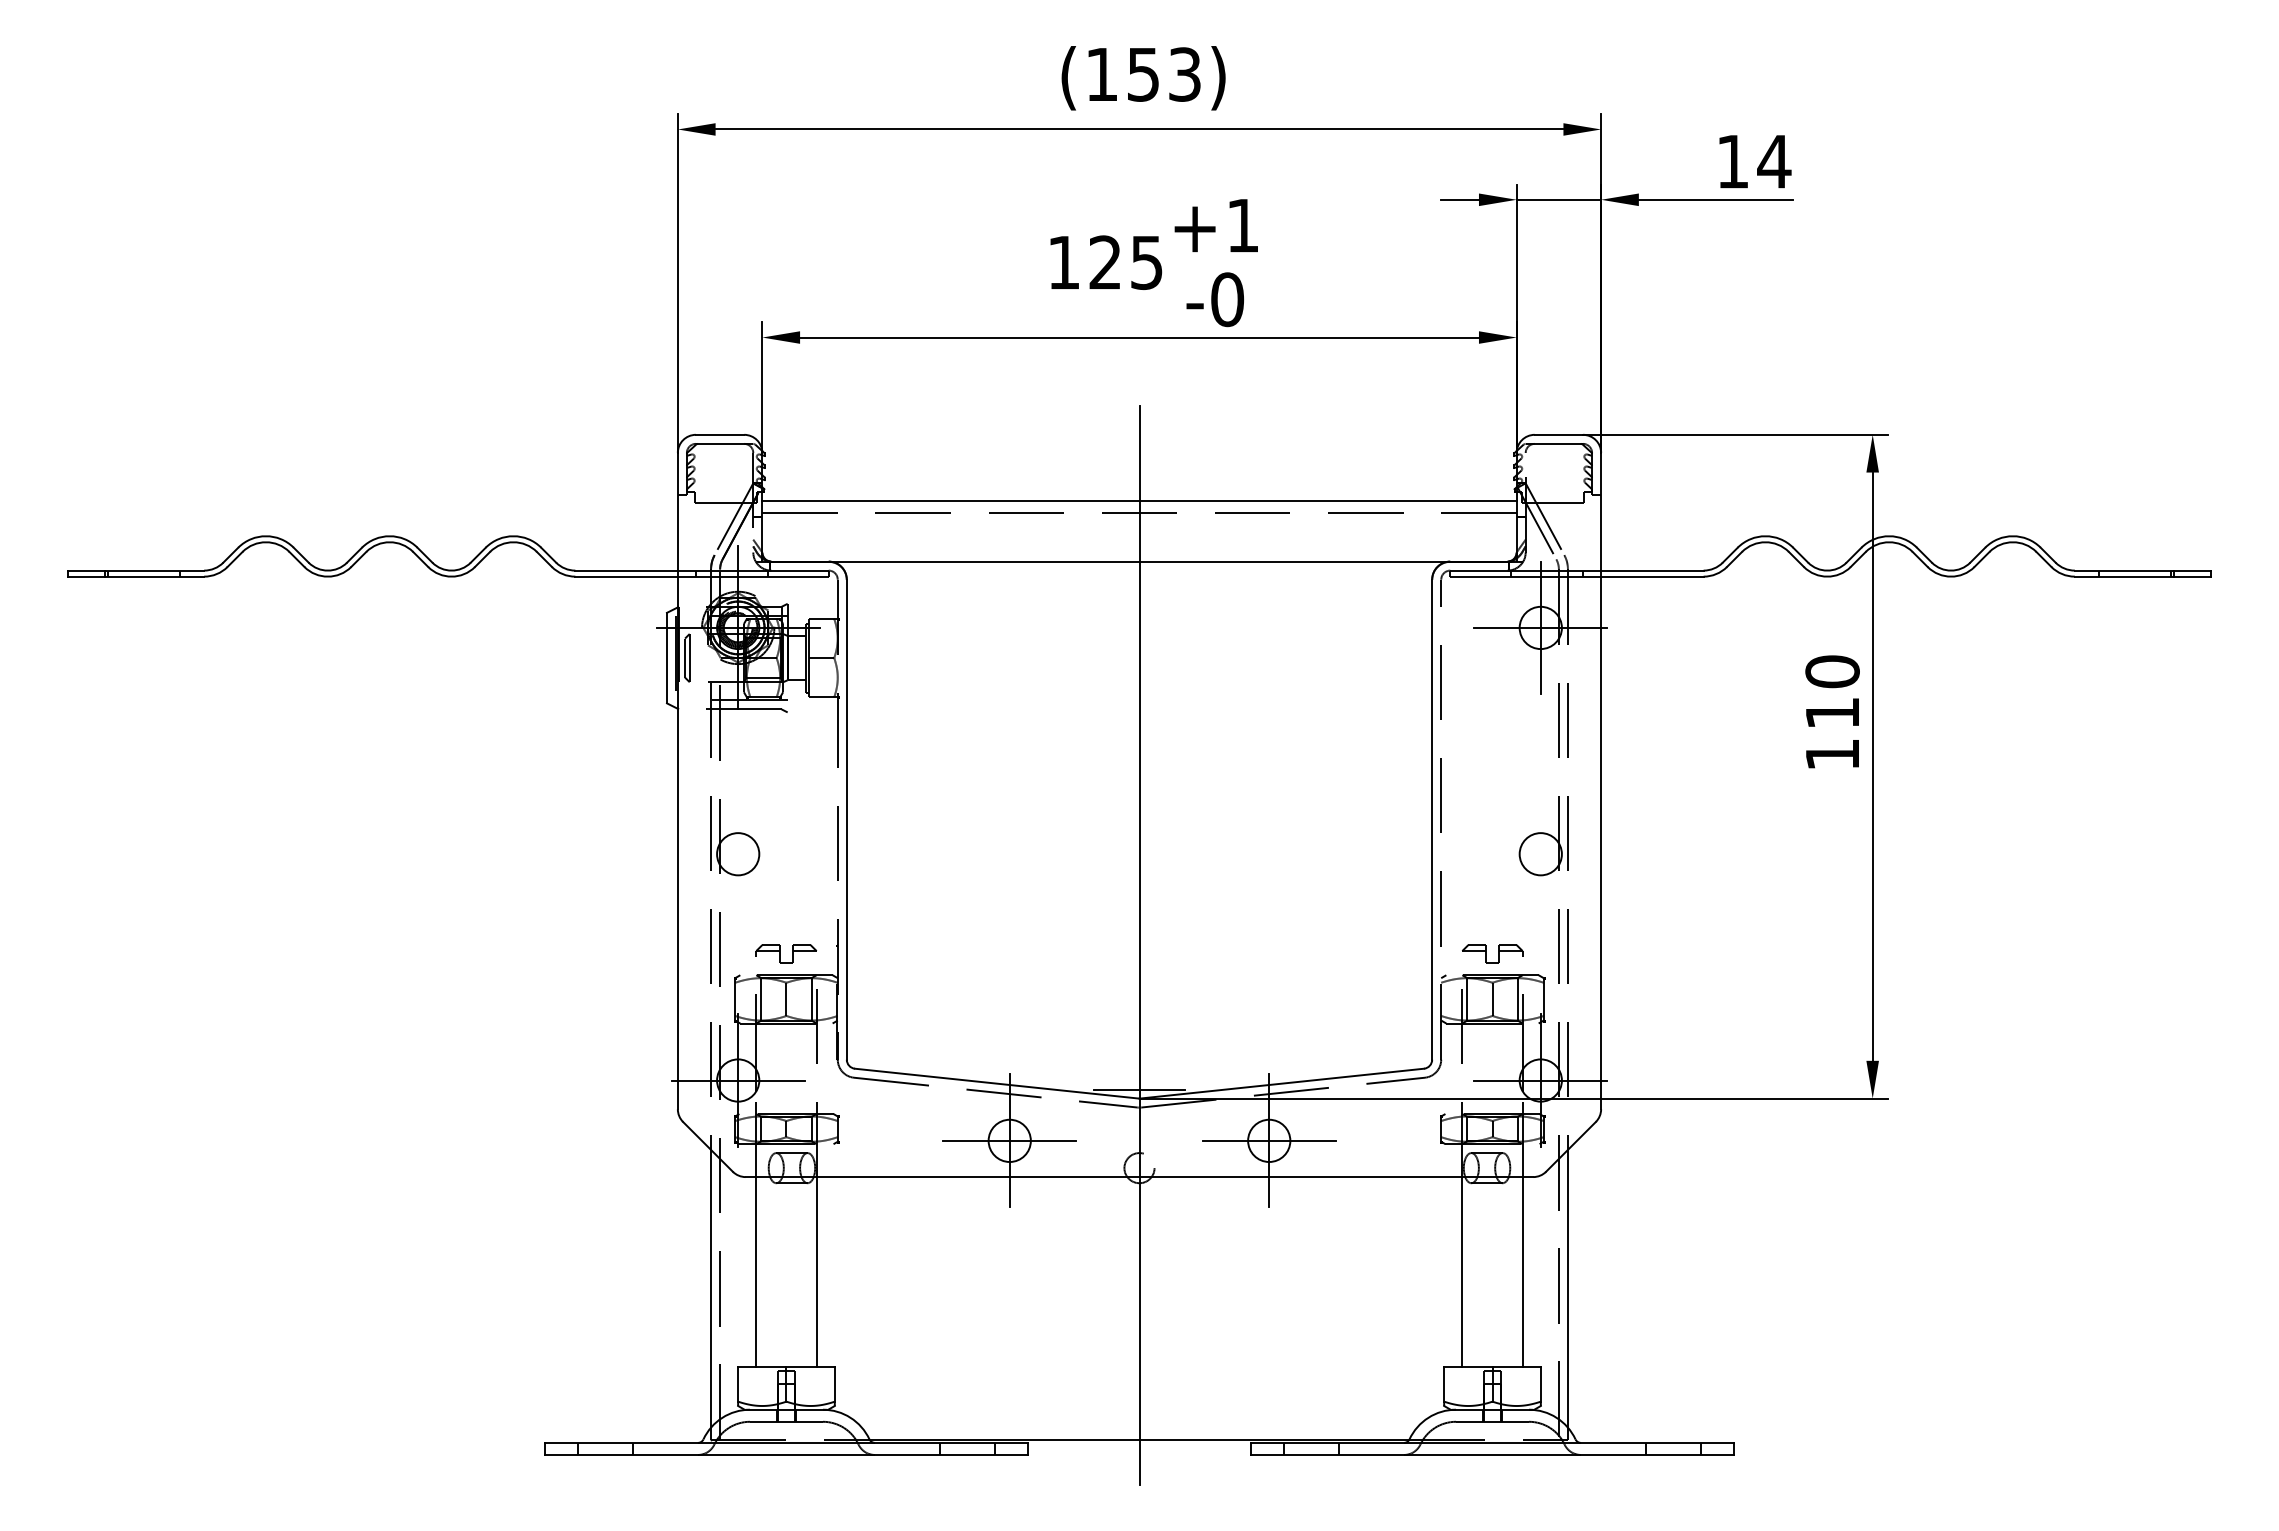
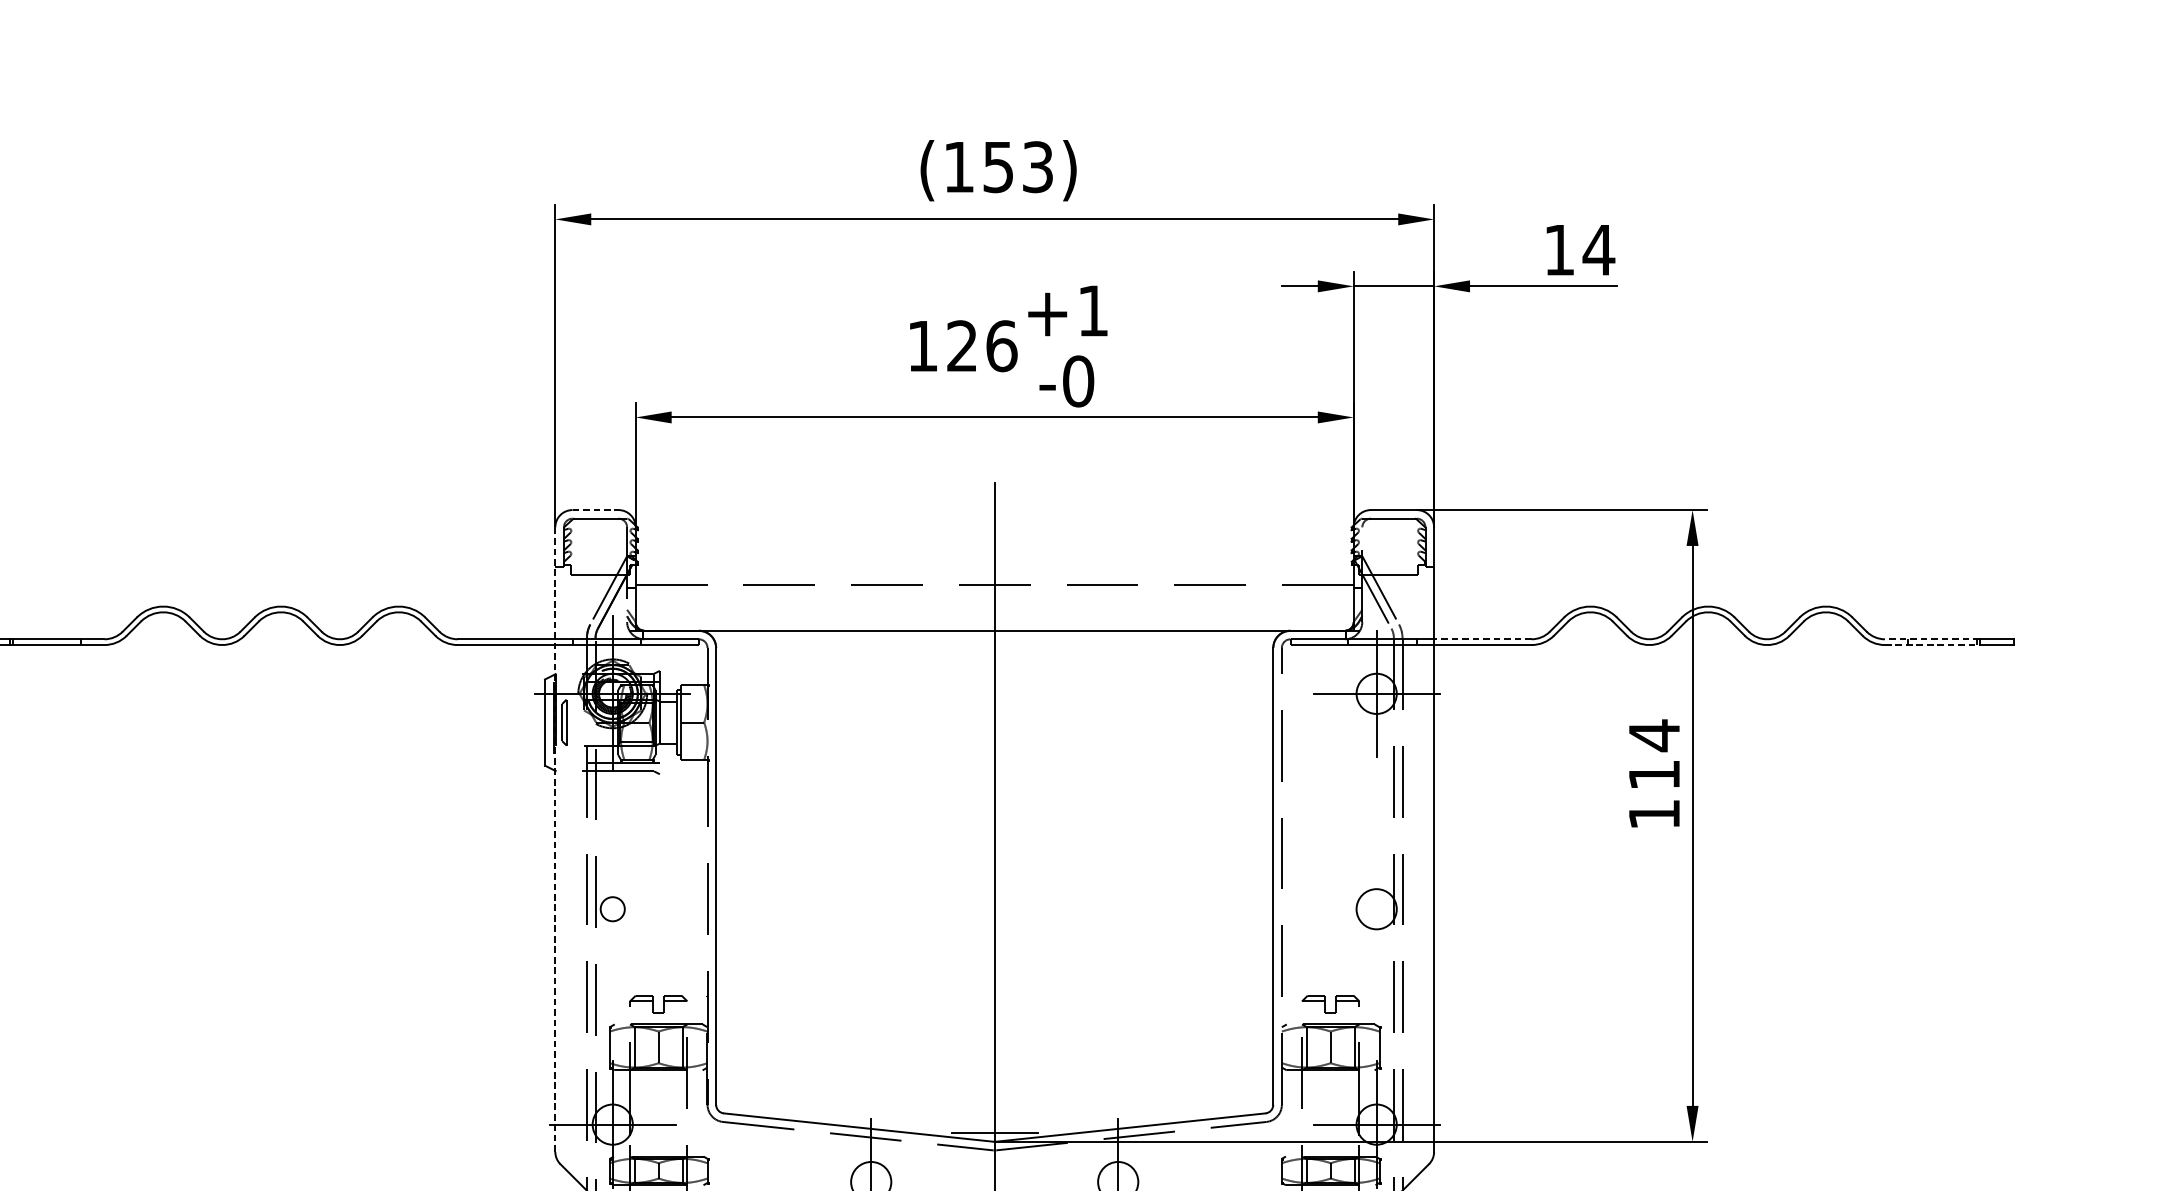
text: (1147, 262) -> (1002, 346), 125 -> 126
line: (720, 434) -> (595, 509), solid -> dashed
line: (1139, 501) -> (994, 573), removed
line: (1651, 570) -> (1482, 639), solid -> dashed
line: (2124, 570) -> (1932, 639), solid -> dashed
line: (2124, 576) -> (1932, 644), solid -> dashed
text: (1832, 671) -> (1654, 735), 110 -> 114
line: (677, 780) -> (554, 839), solid -> dashed
circle: (738, 854) -> (613, 909), size x0.6
line: (1009, 1140) -> (870, 1181), removed
line: (1268, 1140) -> (1117, 1181), removed

